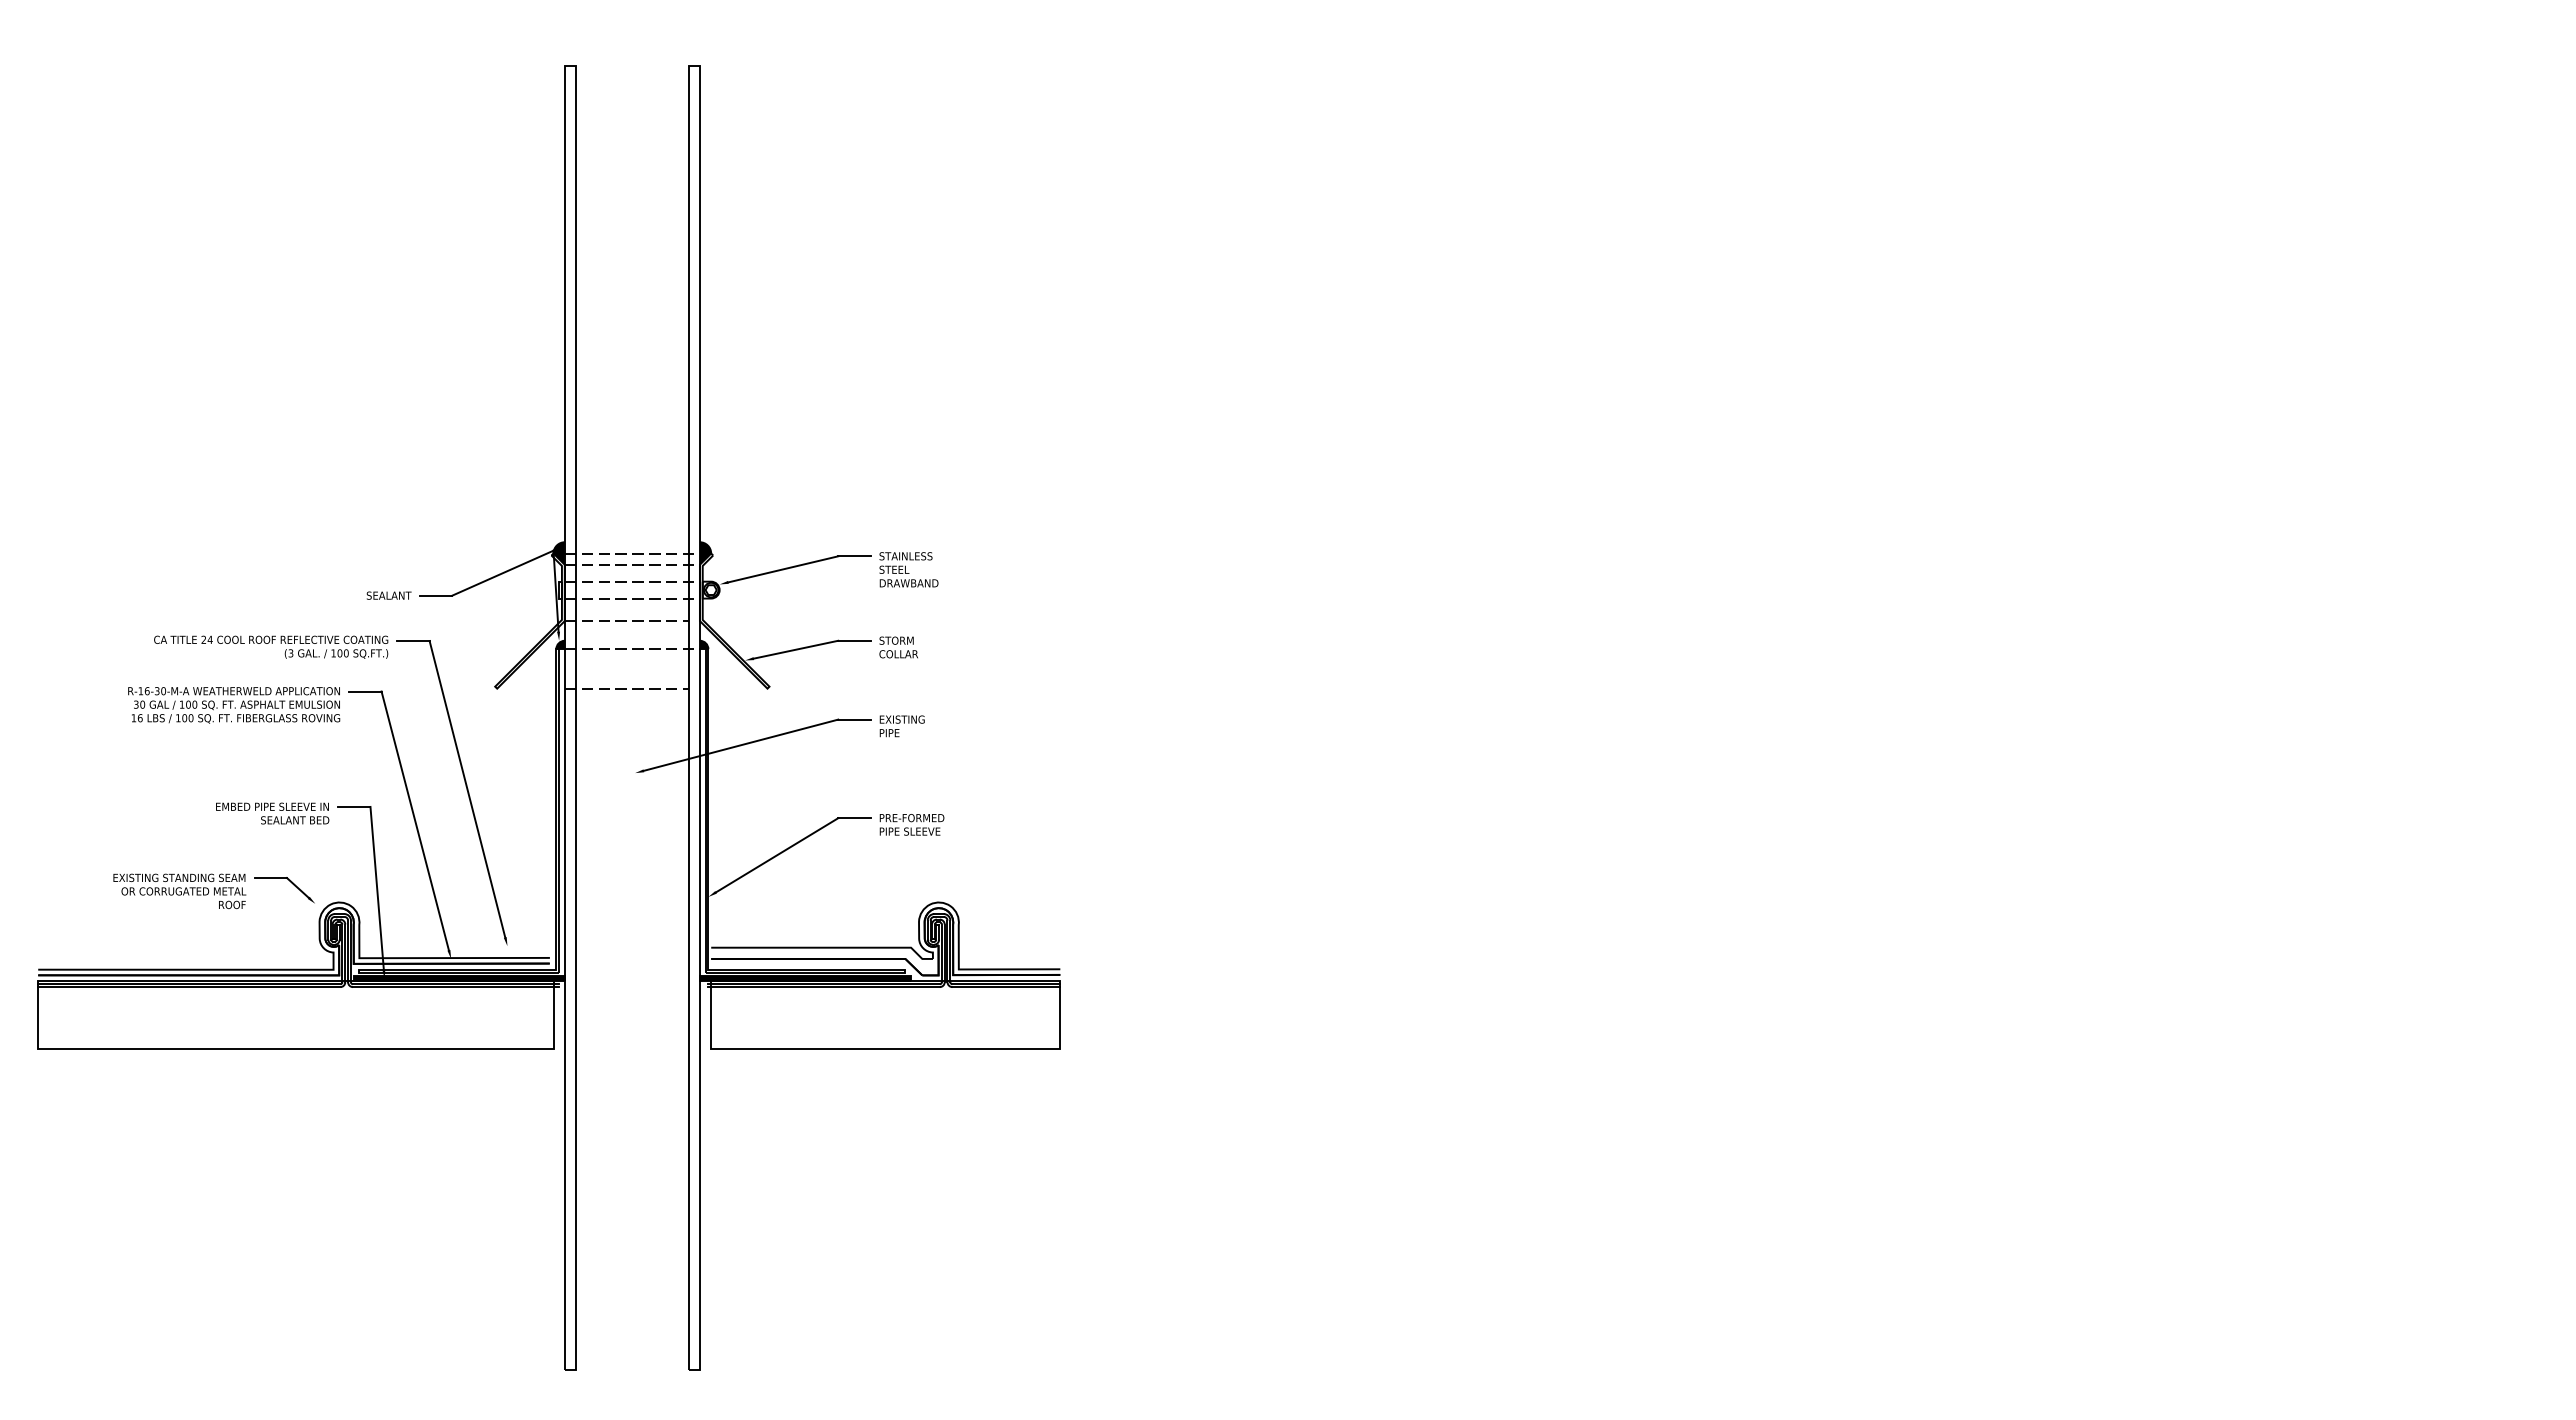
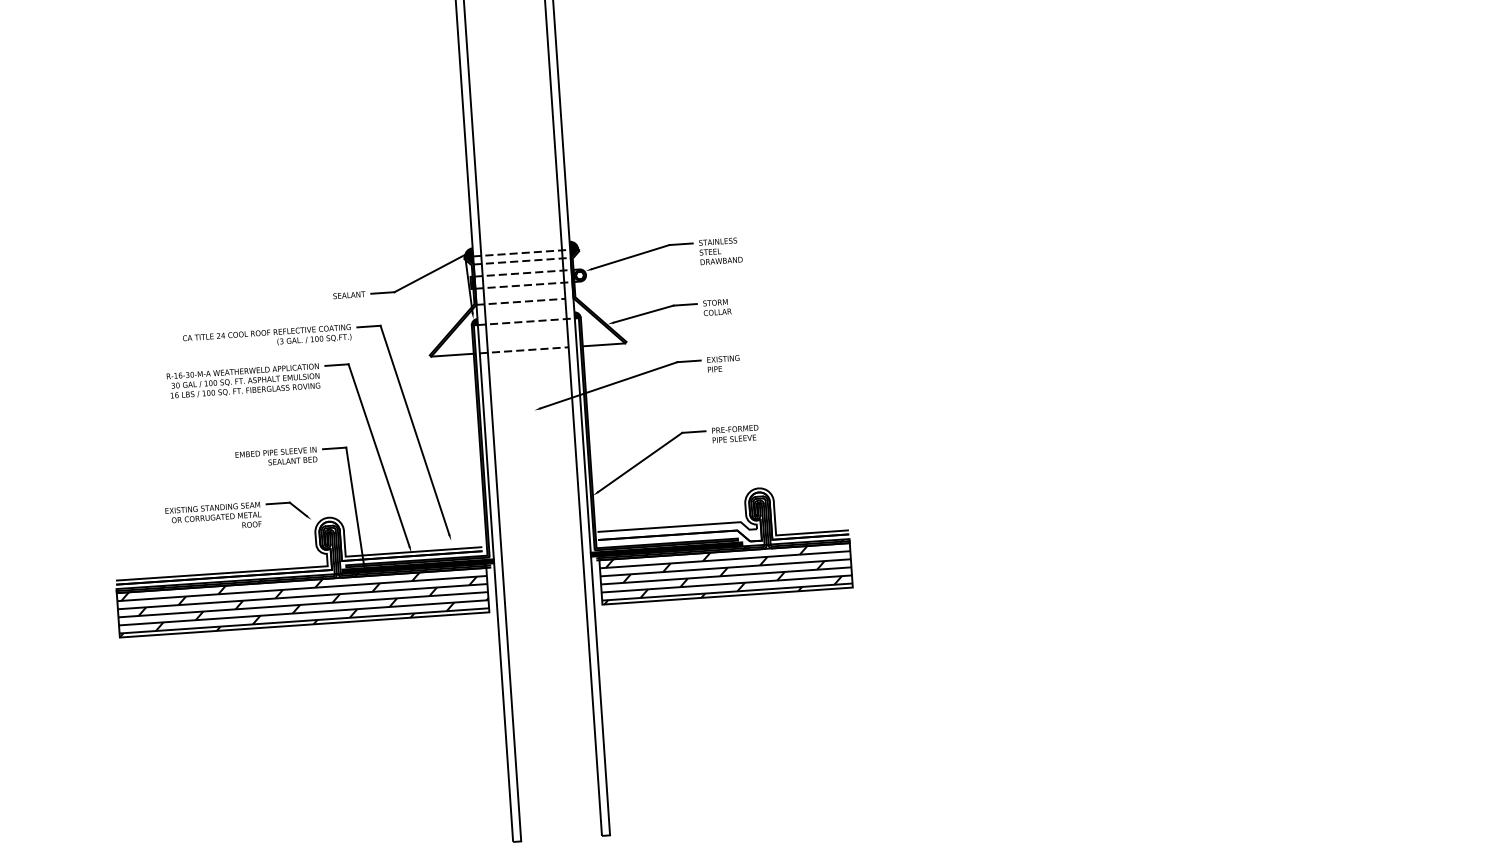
line: (526, 688) -> (452, 355), added
line: (737, 688) -> (603, 344), added
hatch: (295, 1015) -> (302, 600), added
hatch: (885, 1015) -> (725, 572), added

